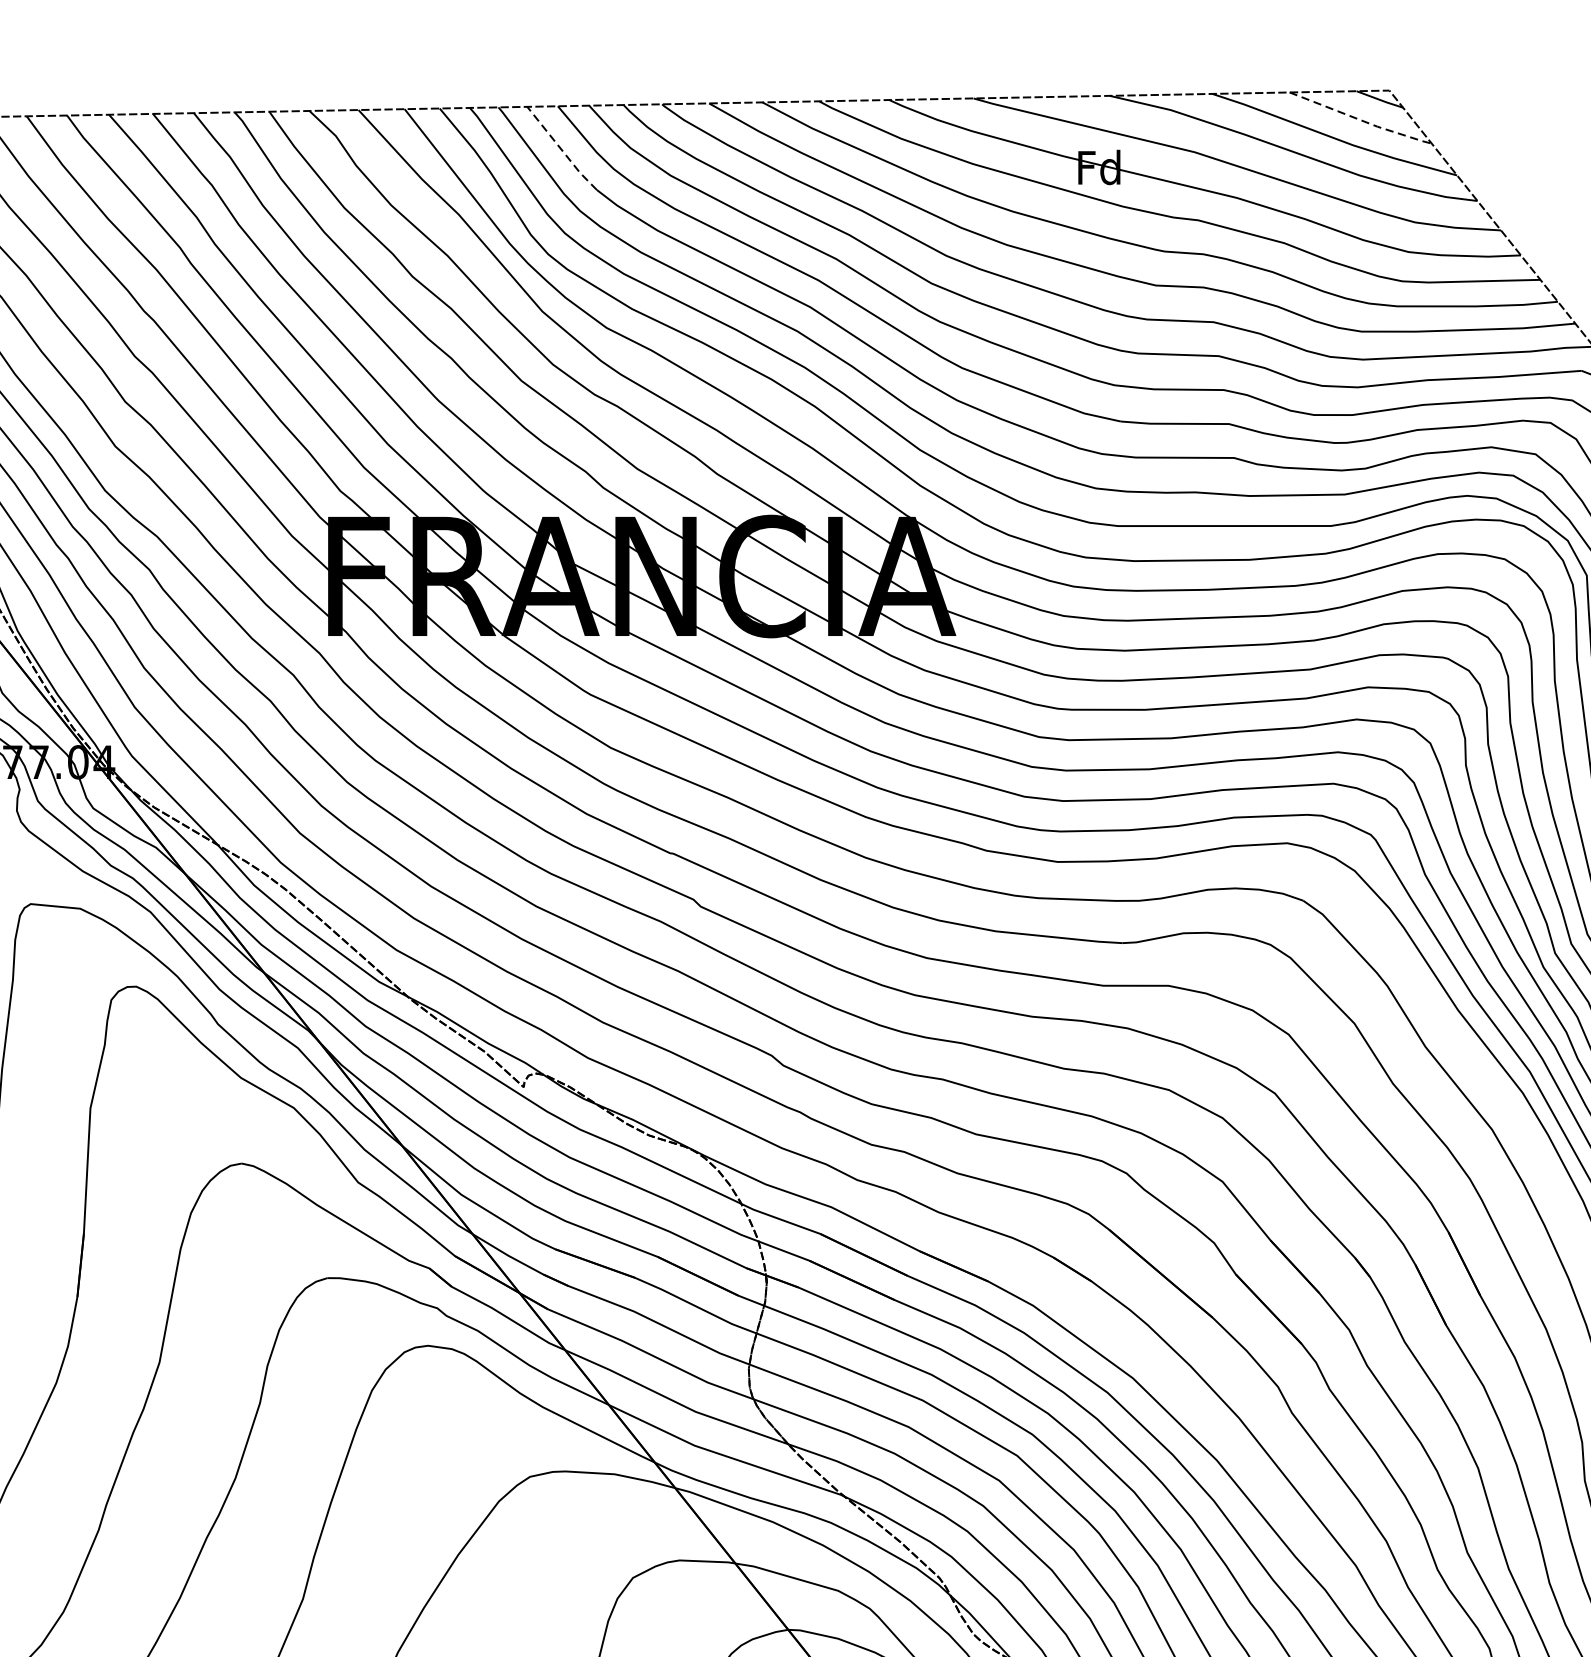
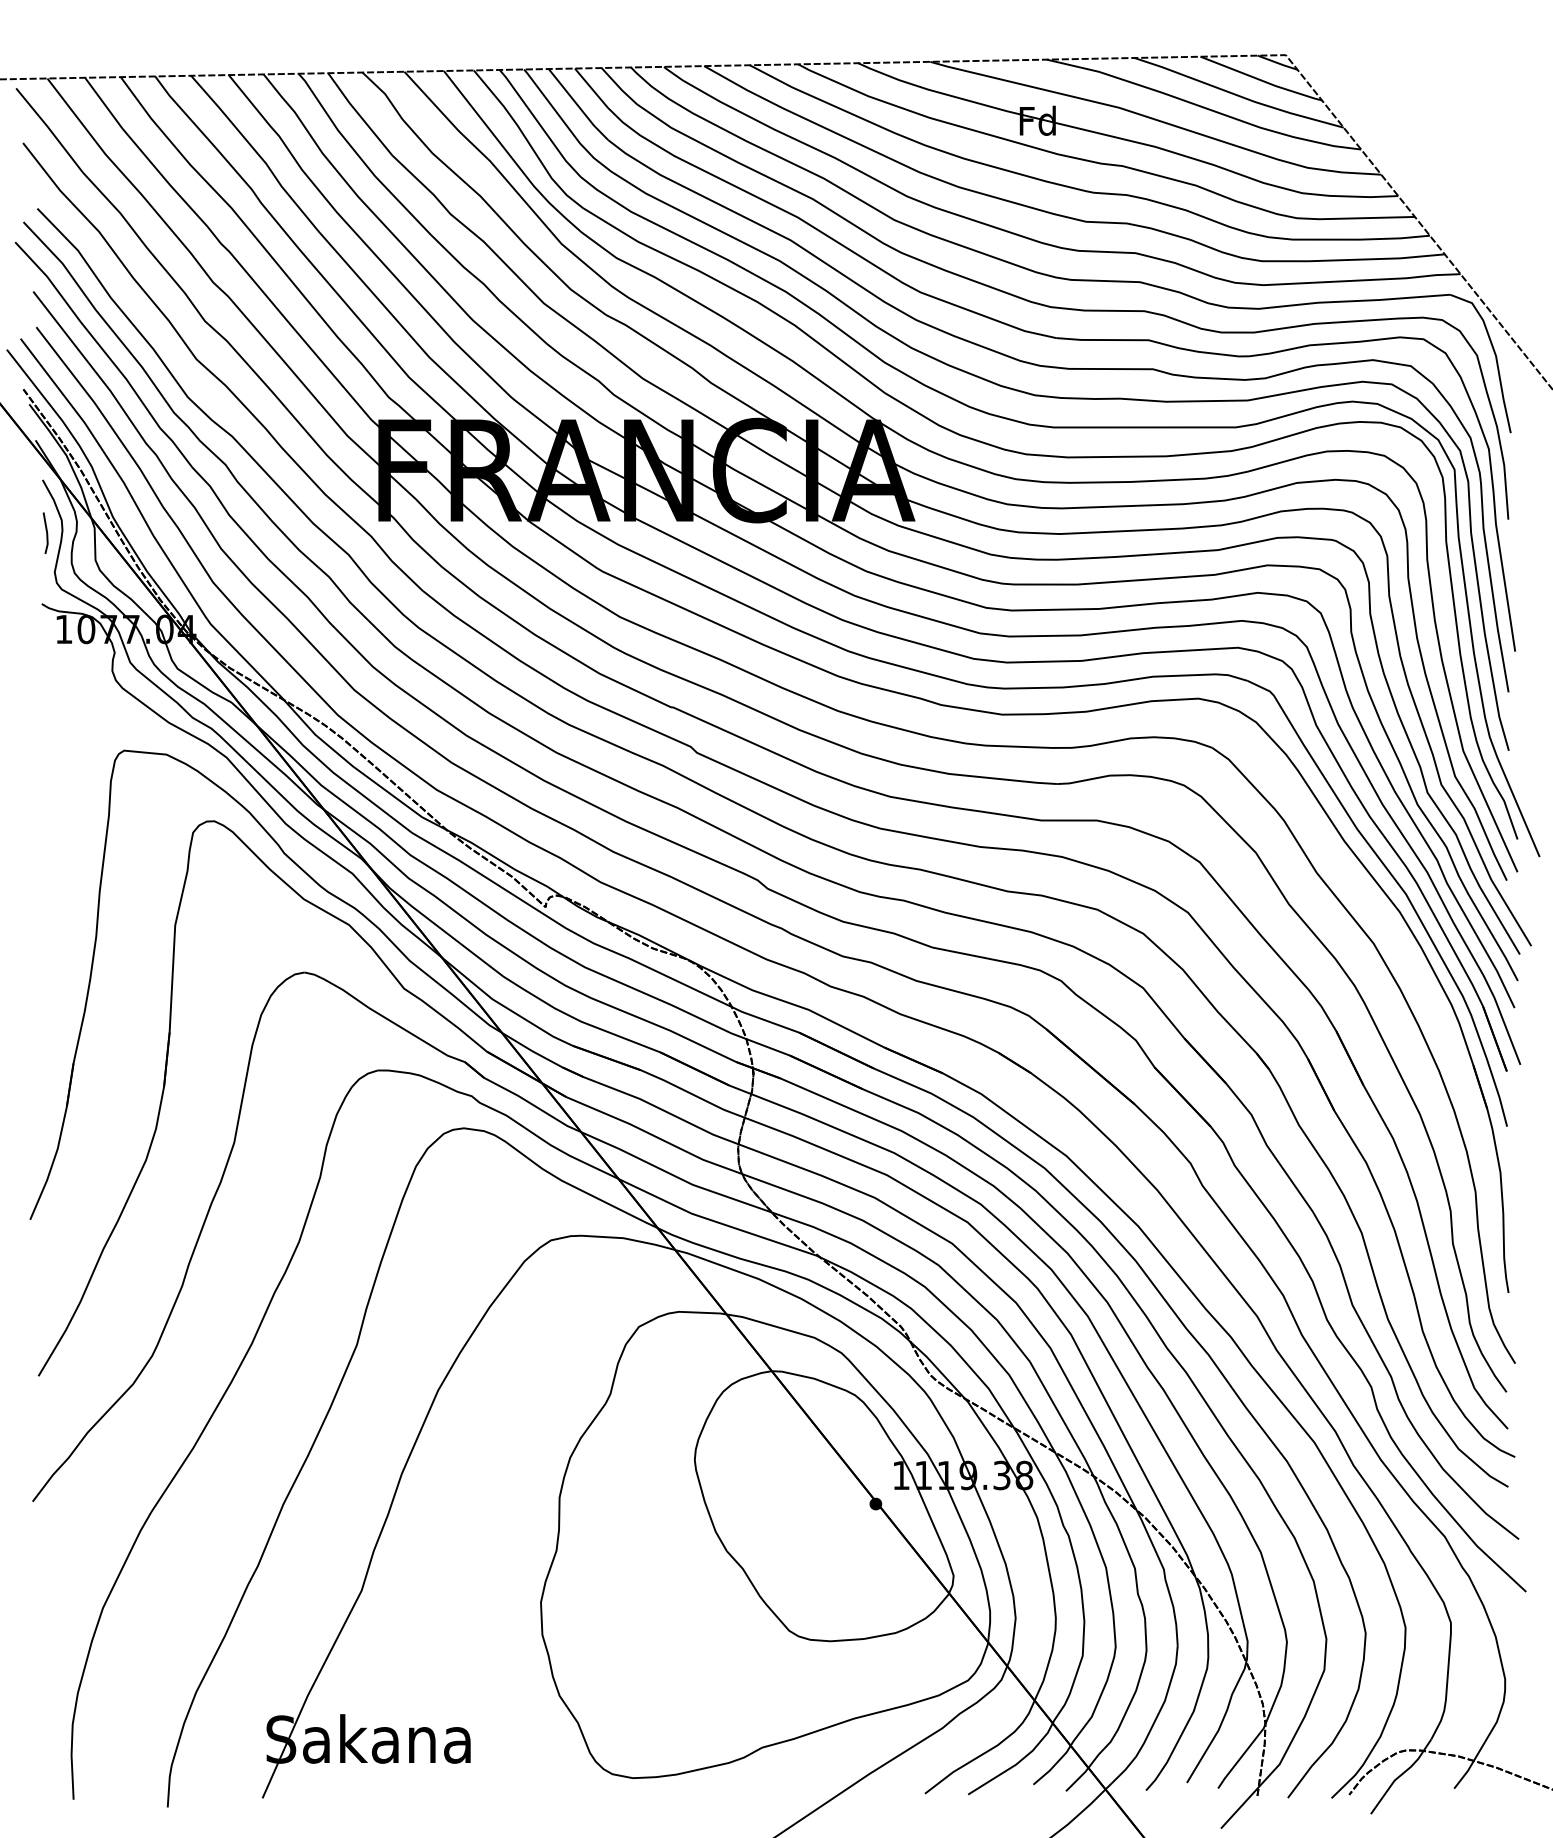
line: (1360, 120) -> (1261, 80), dashed -> solid
line: (560, 149) -> (577, 105), dashed -> solid

